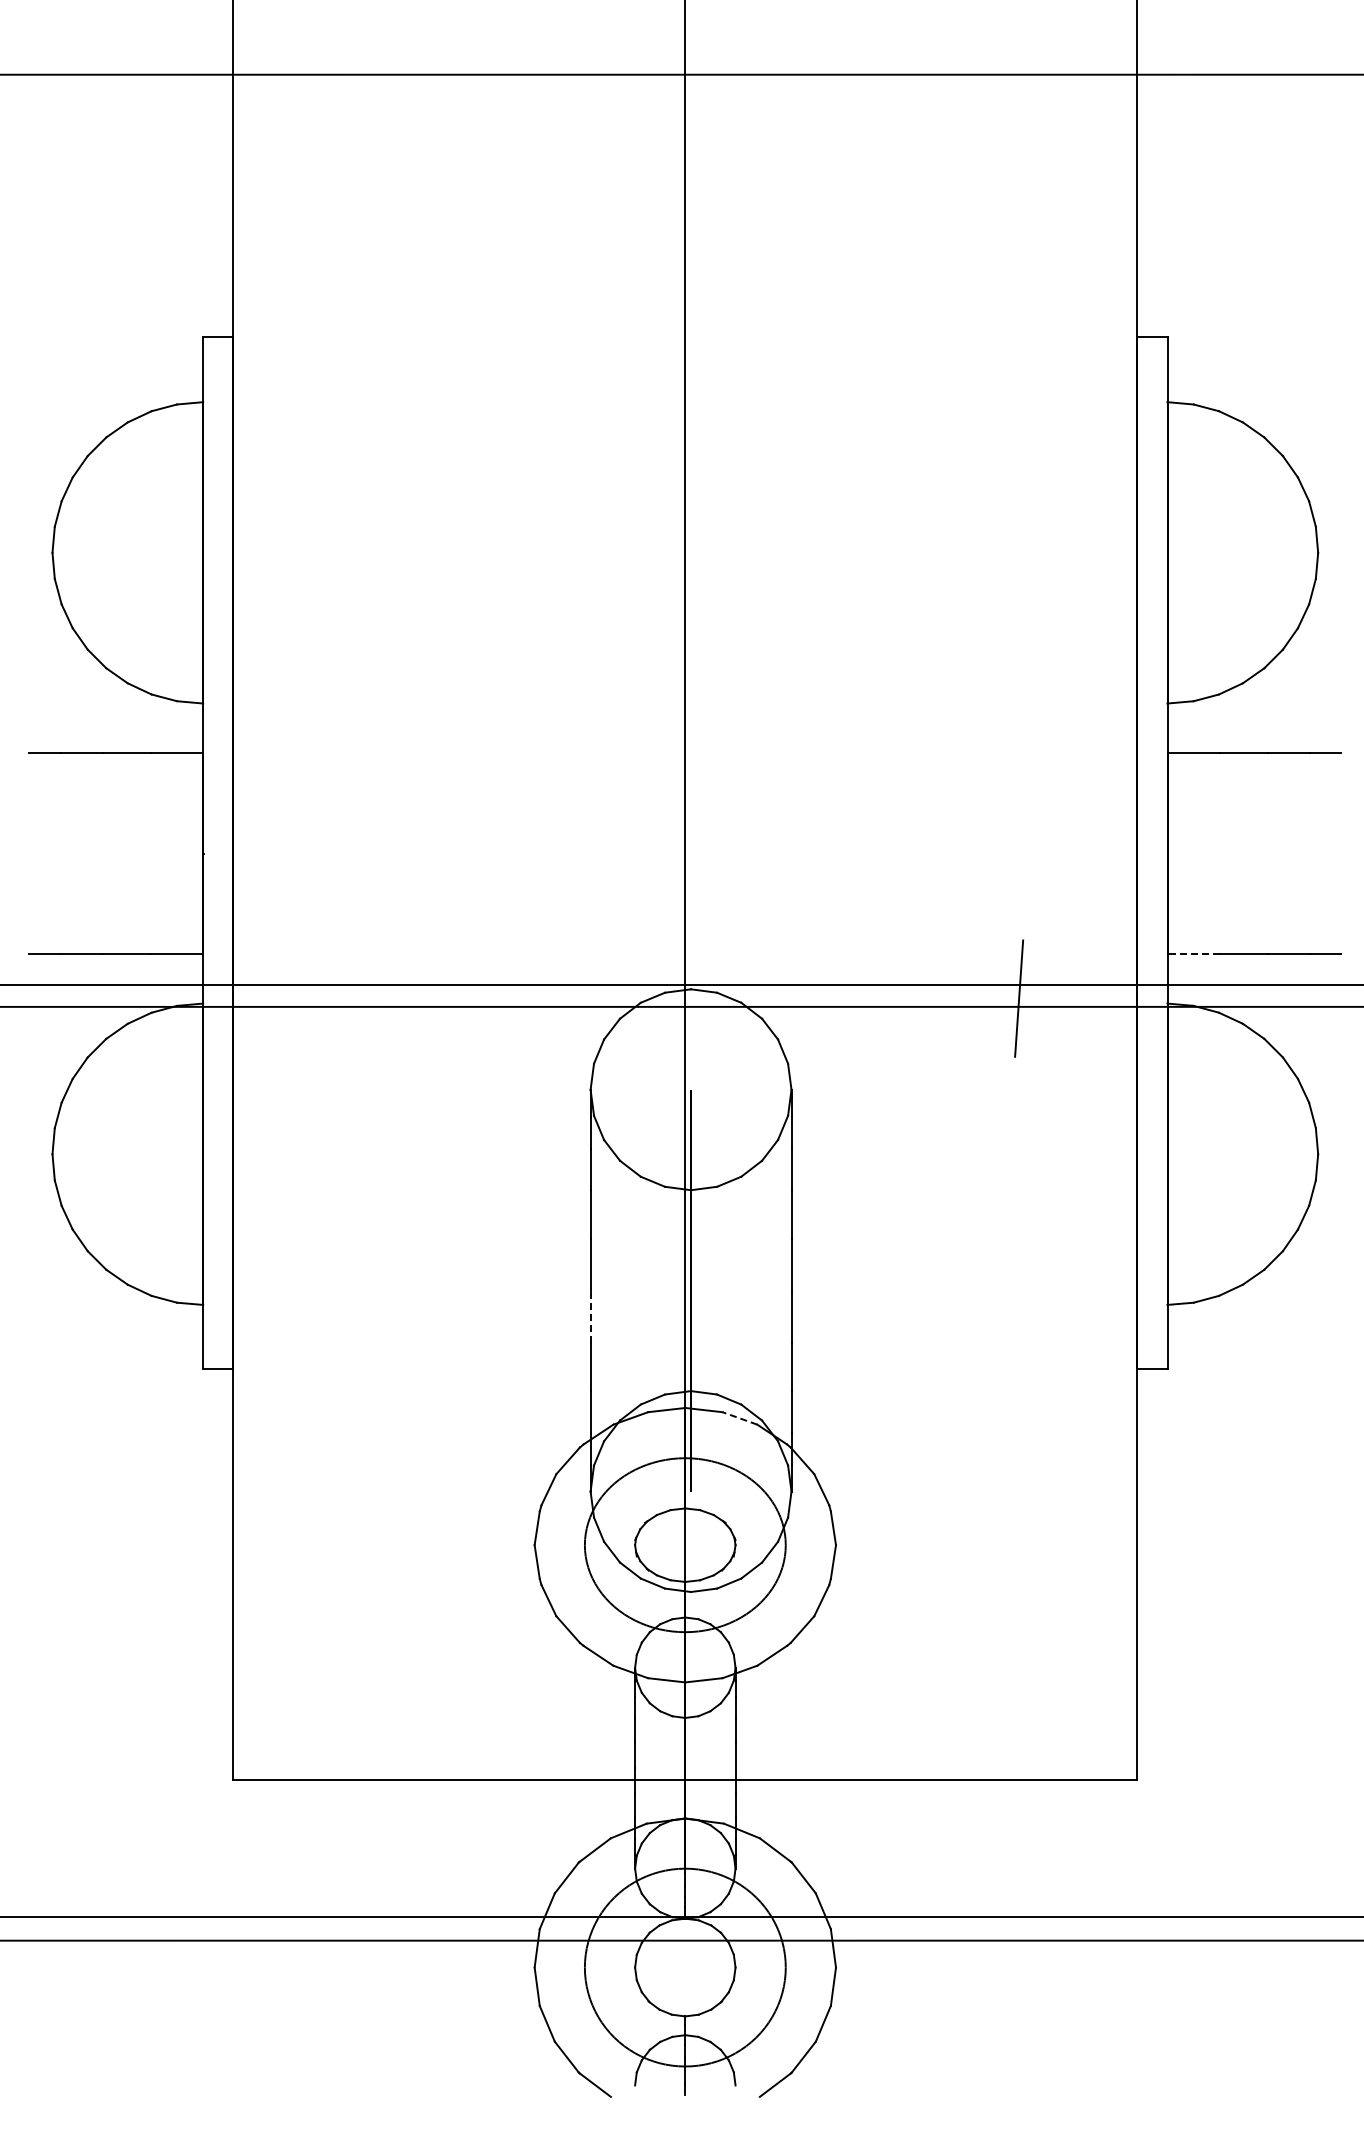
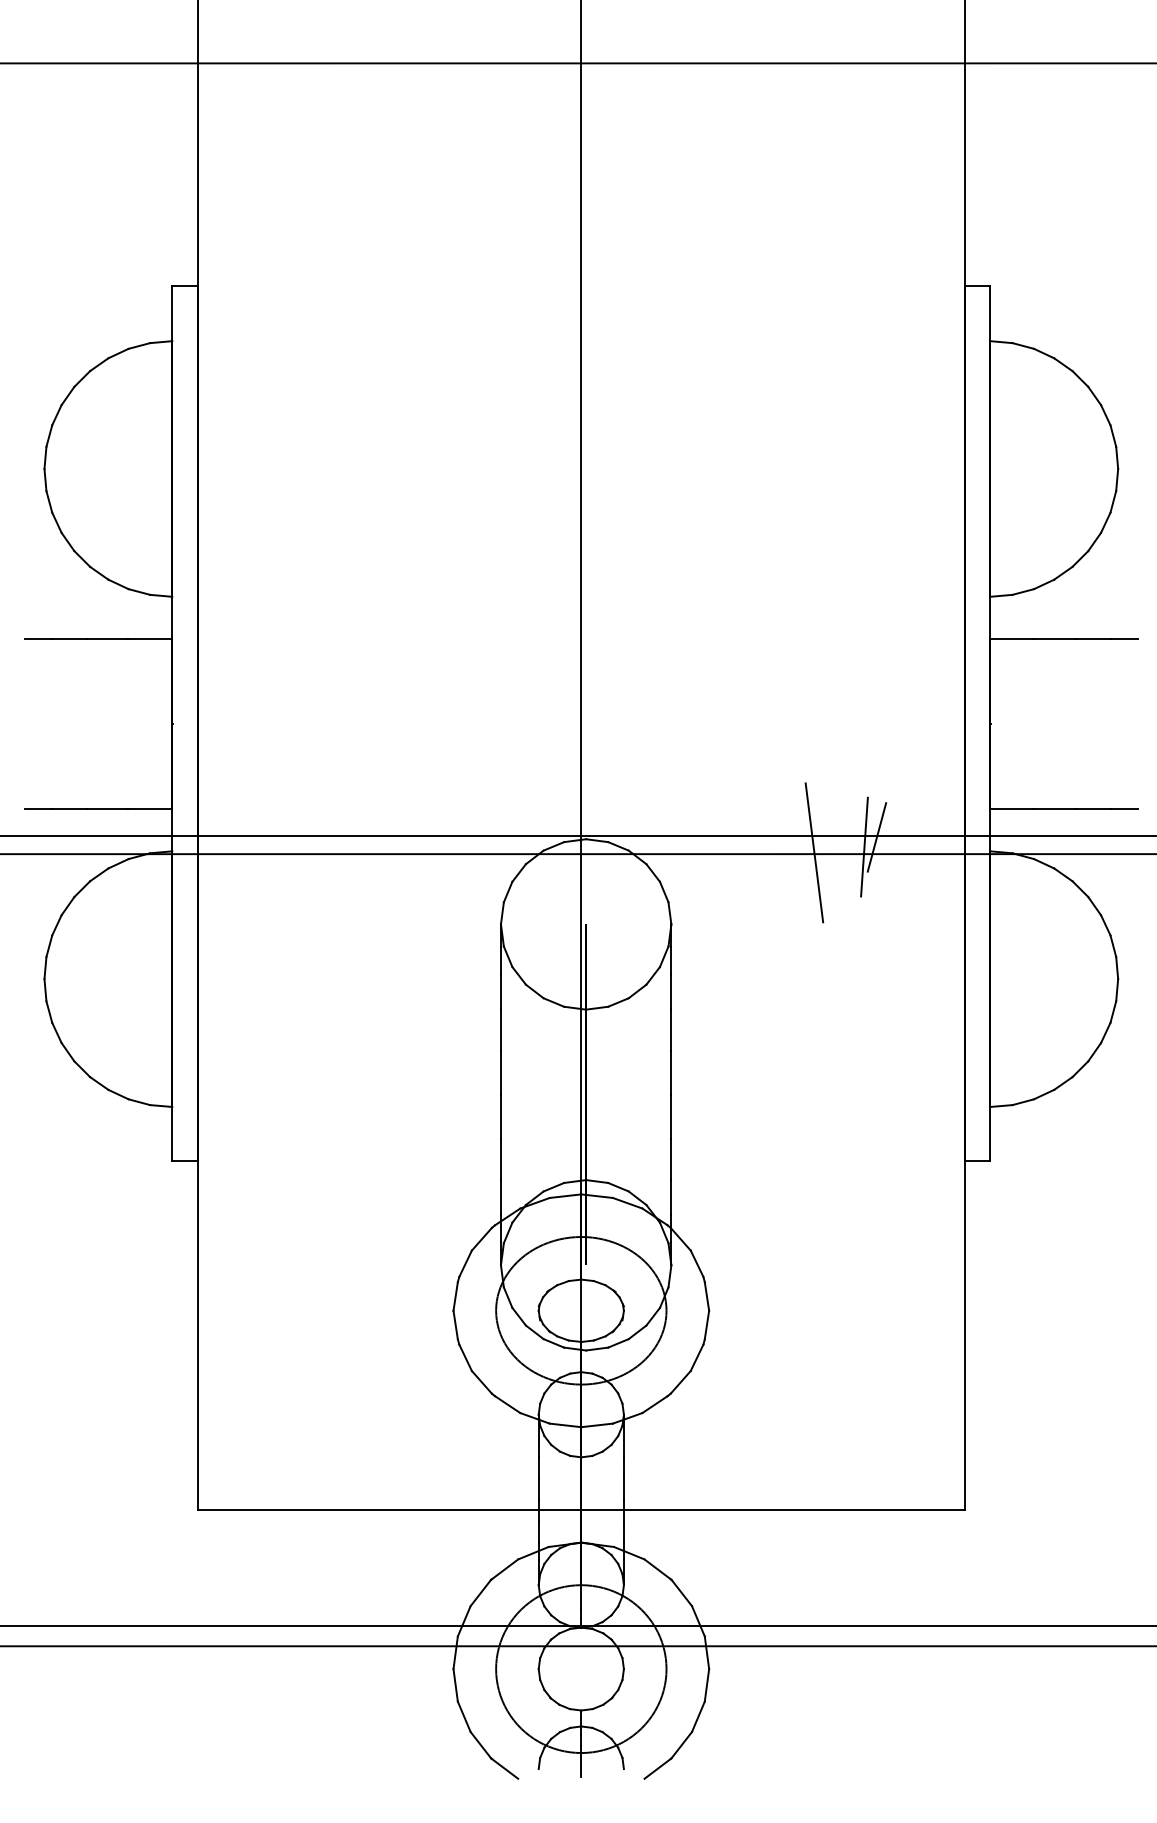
line: (1193, 954) -> (1012, 809), dashed -> solid
line: (1033, 986) -> (876, 836), added
line: (959, 1005) -> (813, 852), added
line: (590, 1316) -> (500, 1116), dashed -> solid
line: (739, 1418) -> (627, 1203), dashed -> solid

